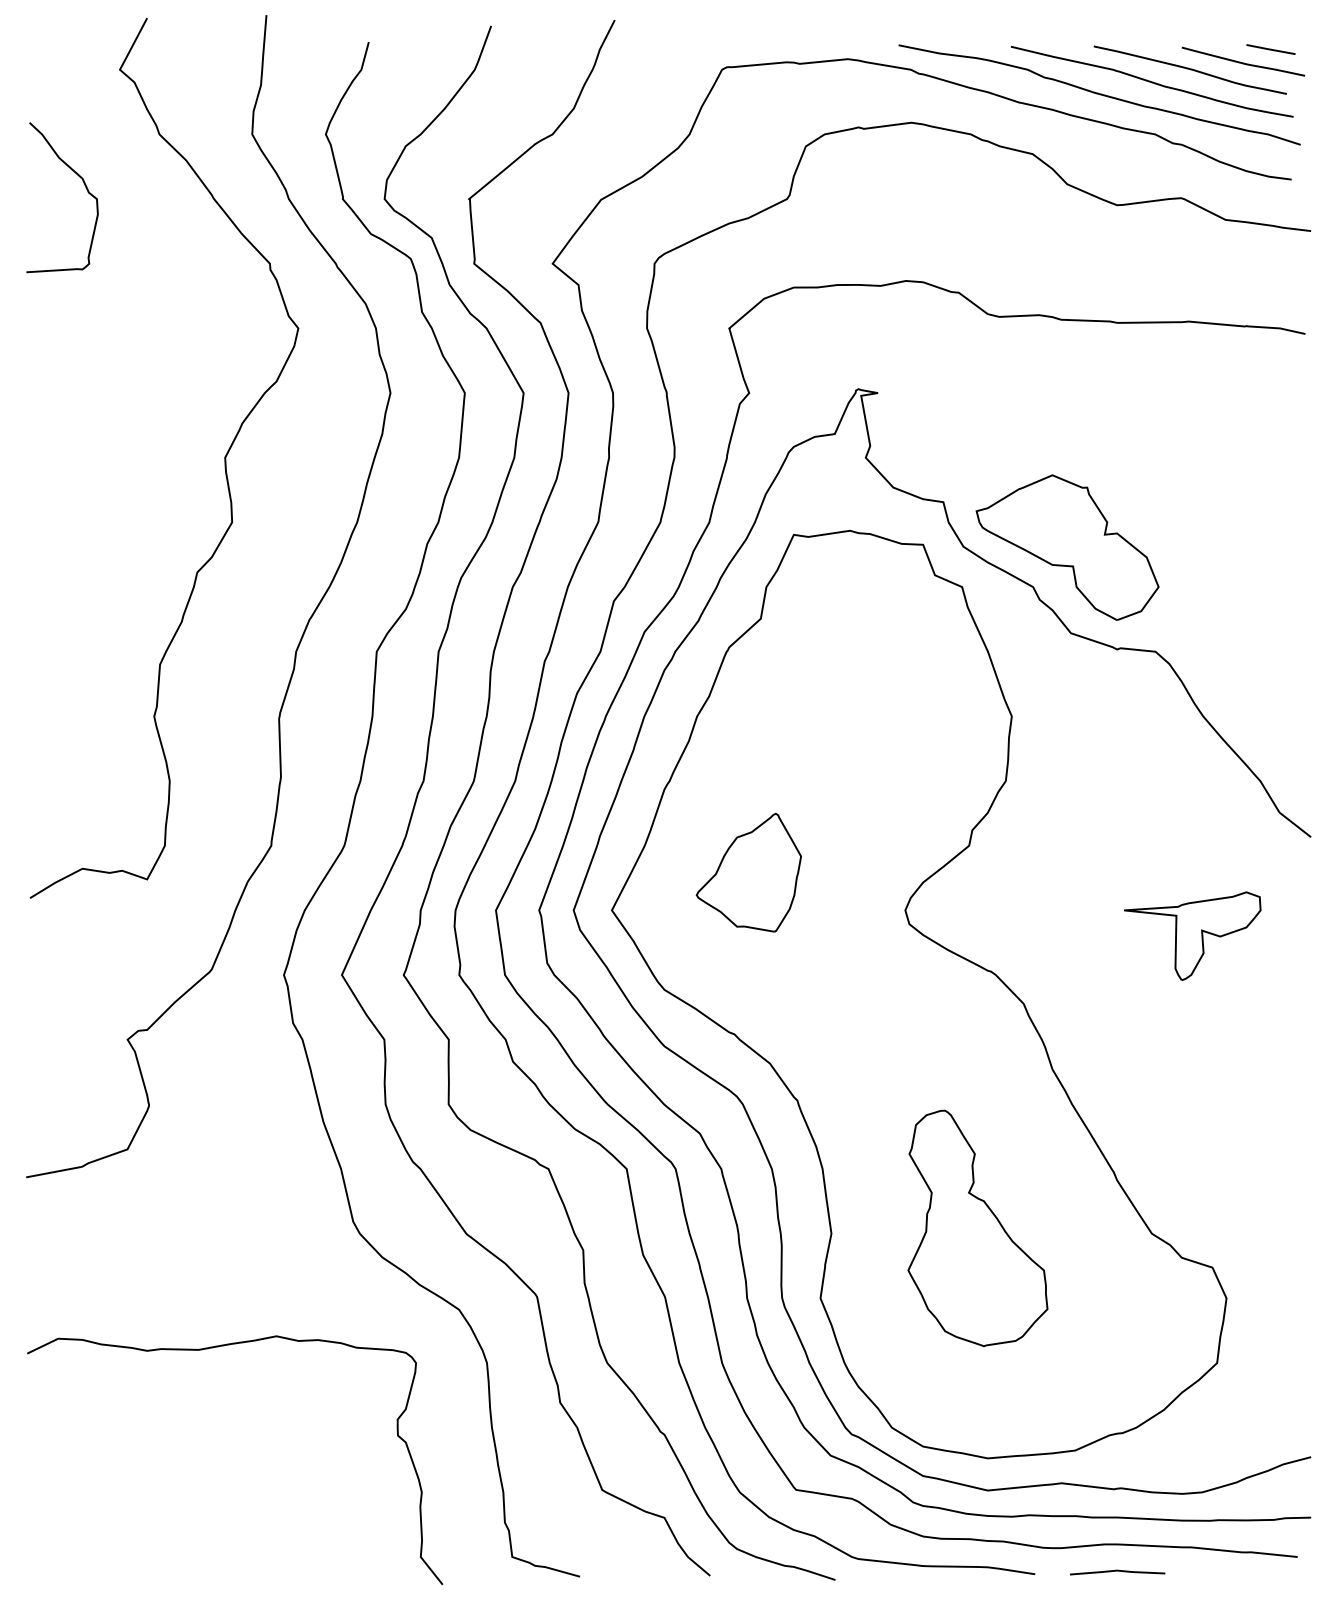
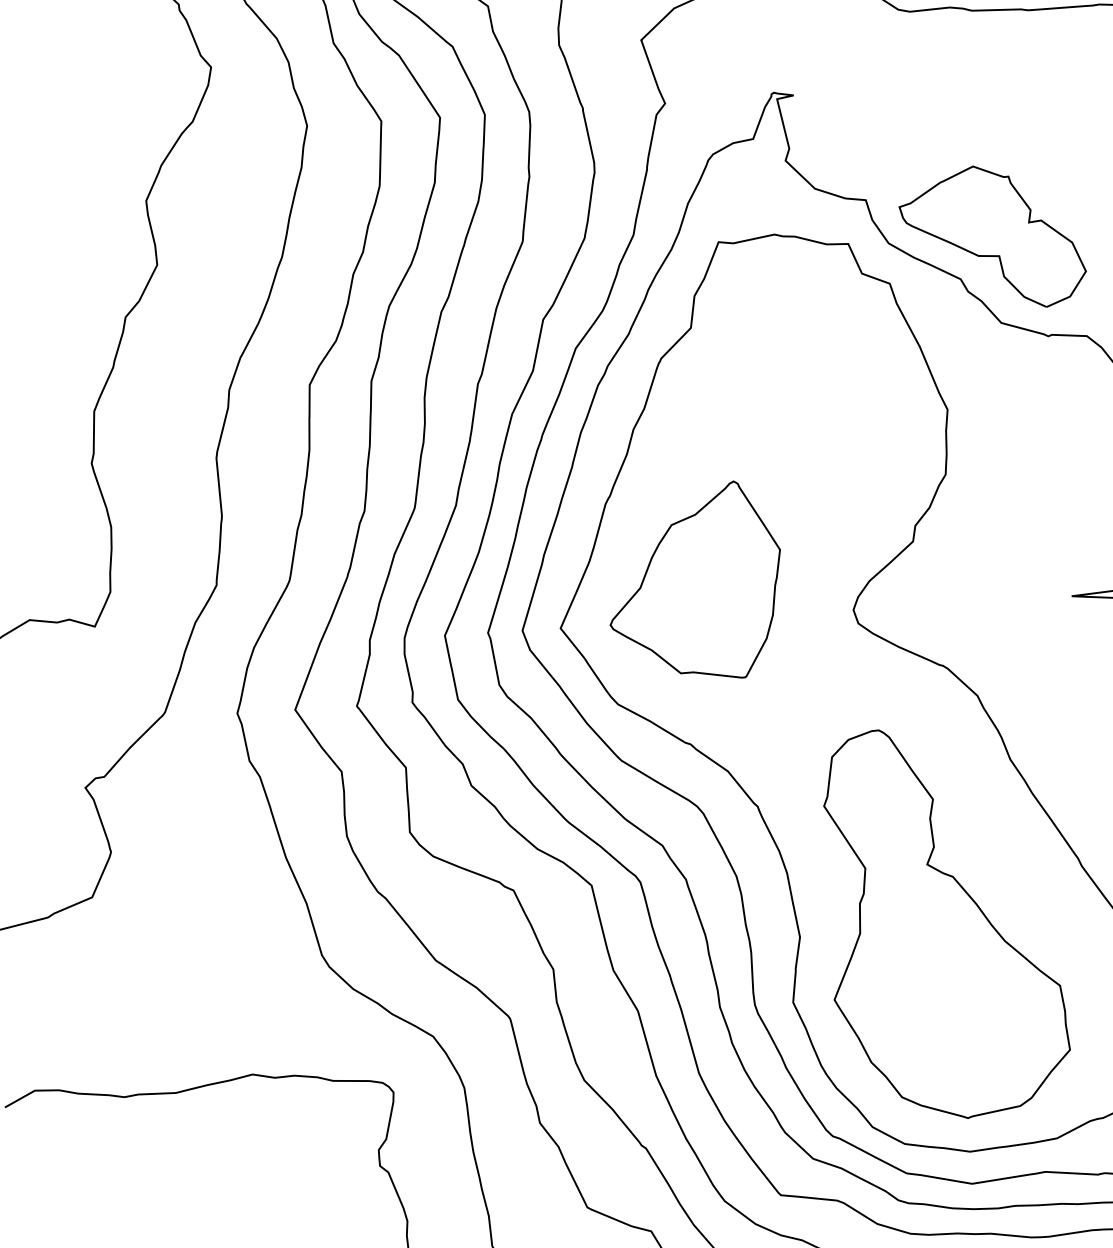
part: (748, 872) -> (694, 582), size x1.67
part: (977, 1228) -> (945, 922), size x1.67

